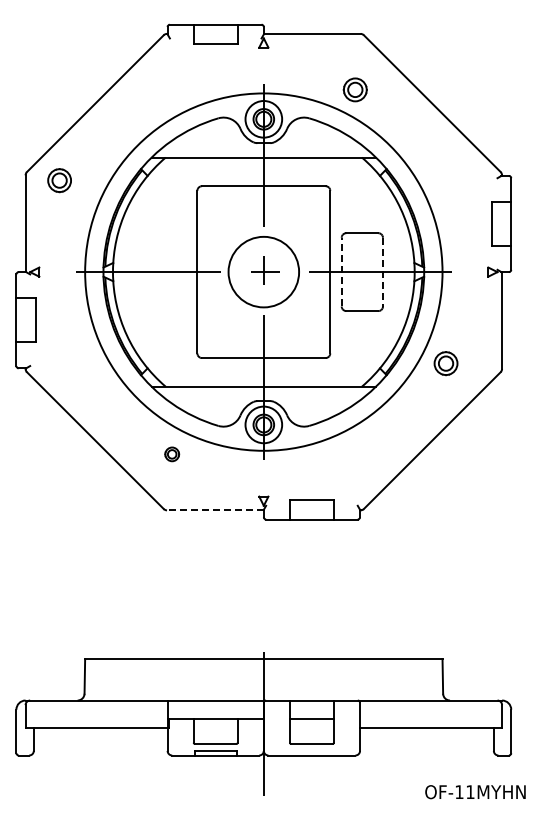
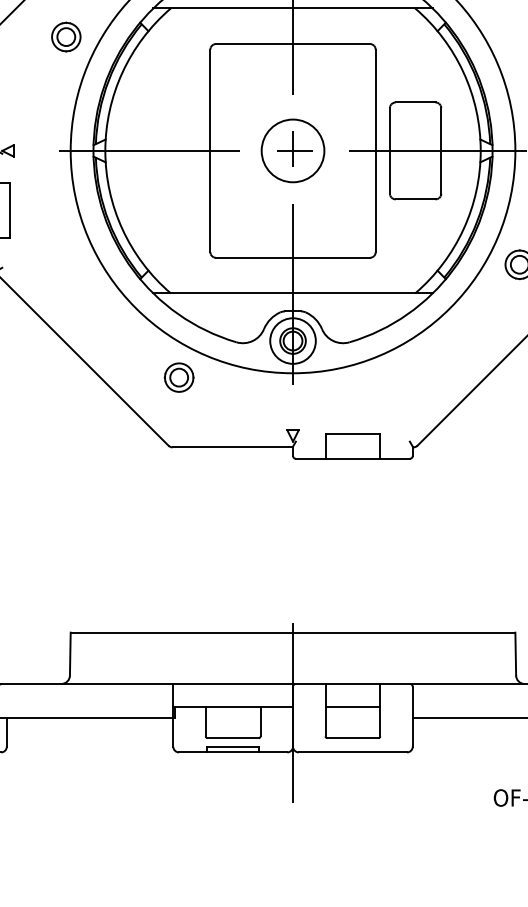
part: (59, 180) -> (66, 36), moved
circle: (263, 271) -> (292, 150), size x0.71
line: (341, 271) -> (389, 150), dashed -> solid
line: (382, 272) -> (440, 151), dashed -> solid
part: (171, 454) -> (178, 377), size x1.67
line: (214, 510) -> (231, 447), dashed -> solid

